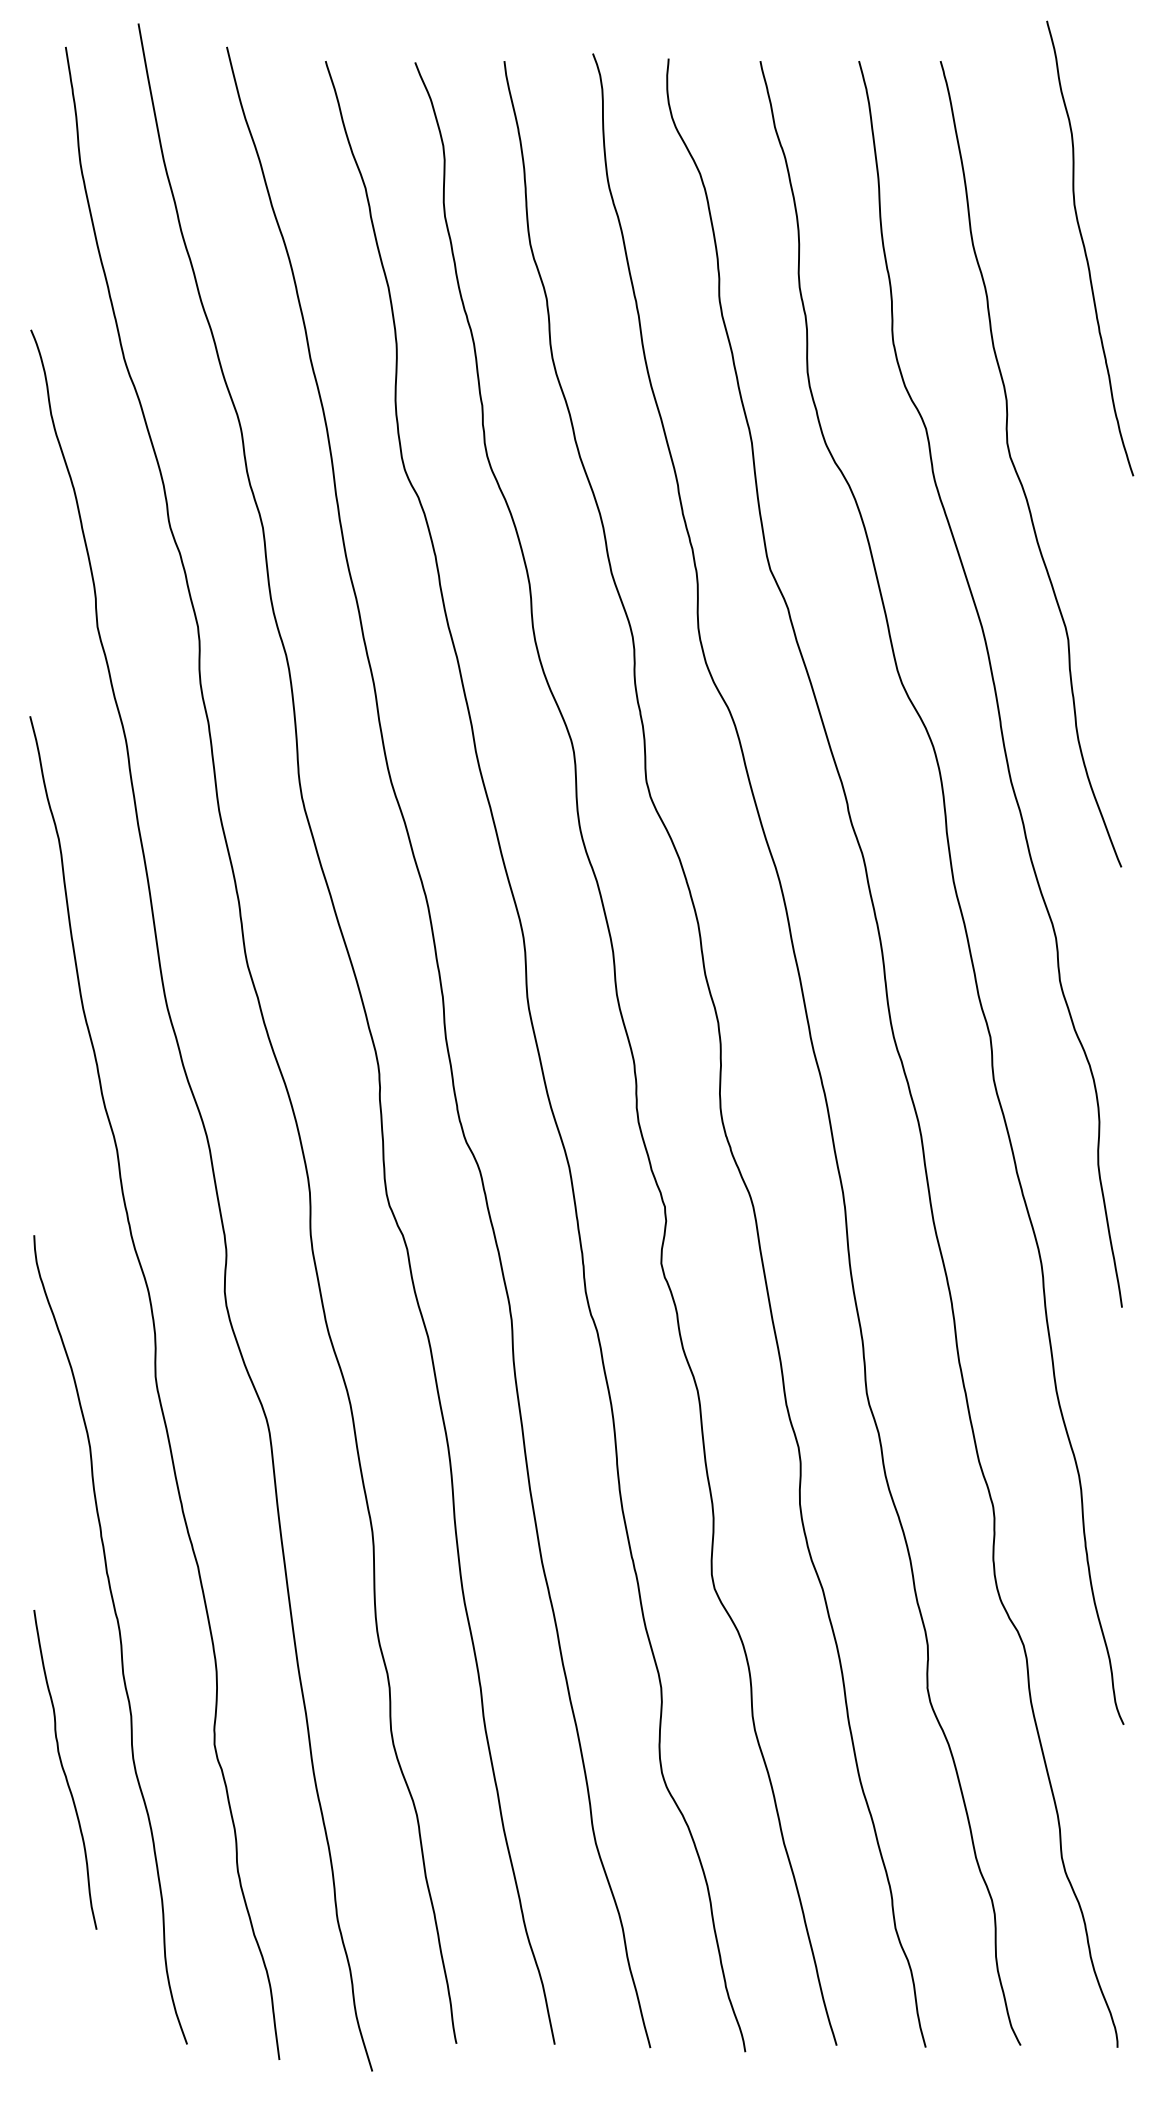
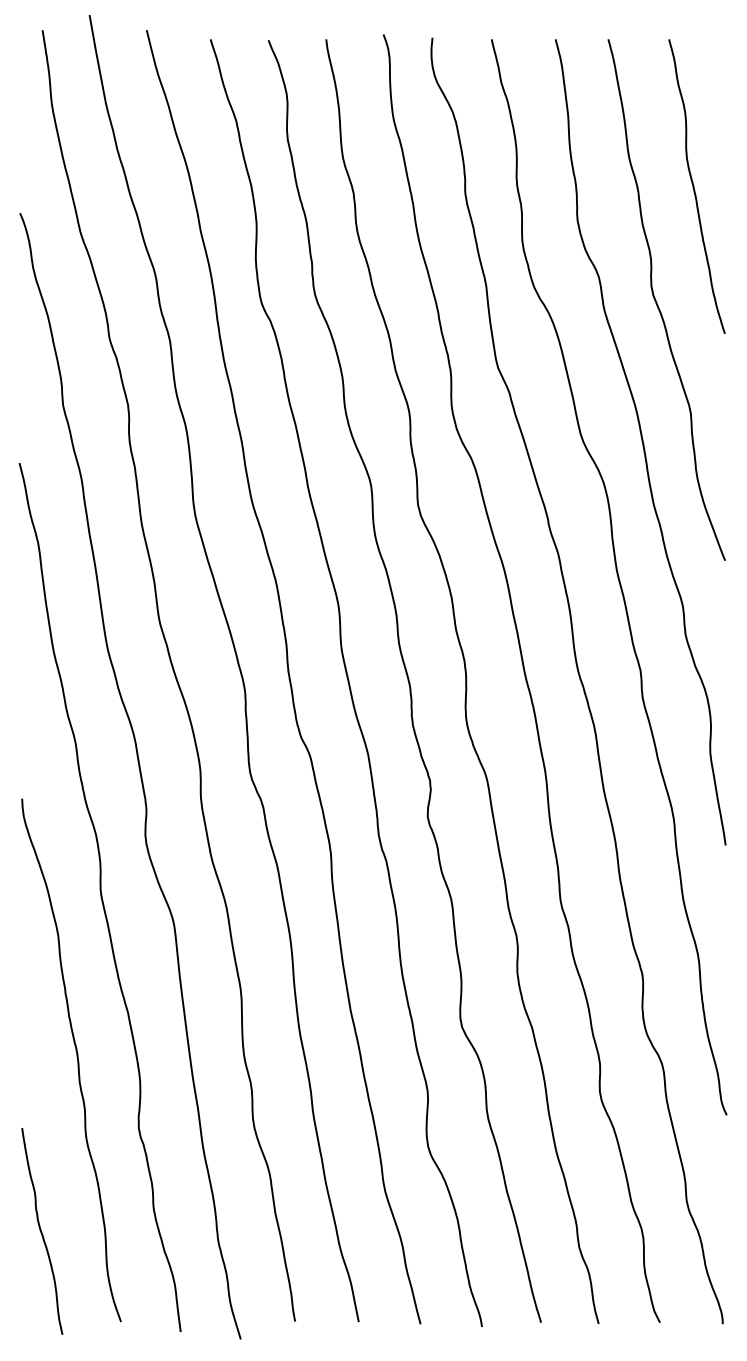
curve: (1086, 248) -> (694, 186), moved
curve: (64, 1769) -> (41, 1231), moved

